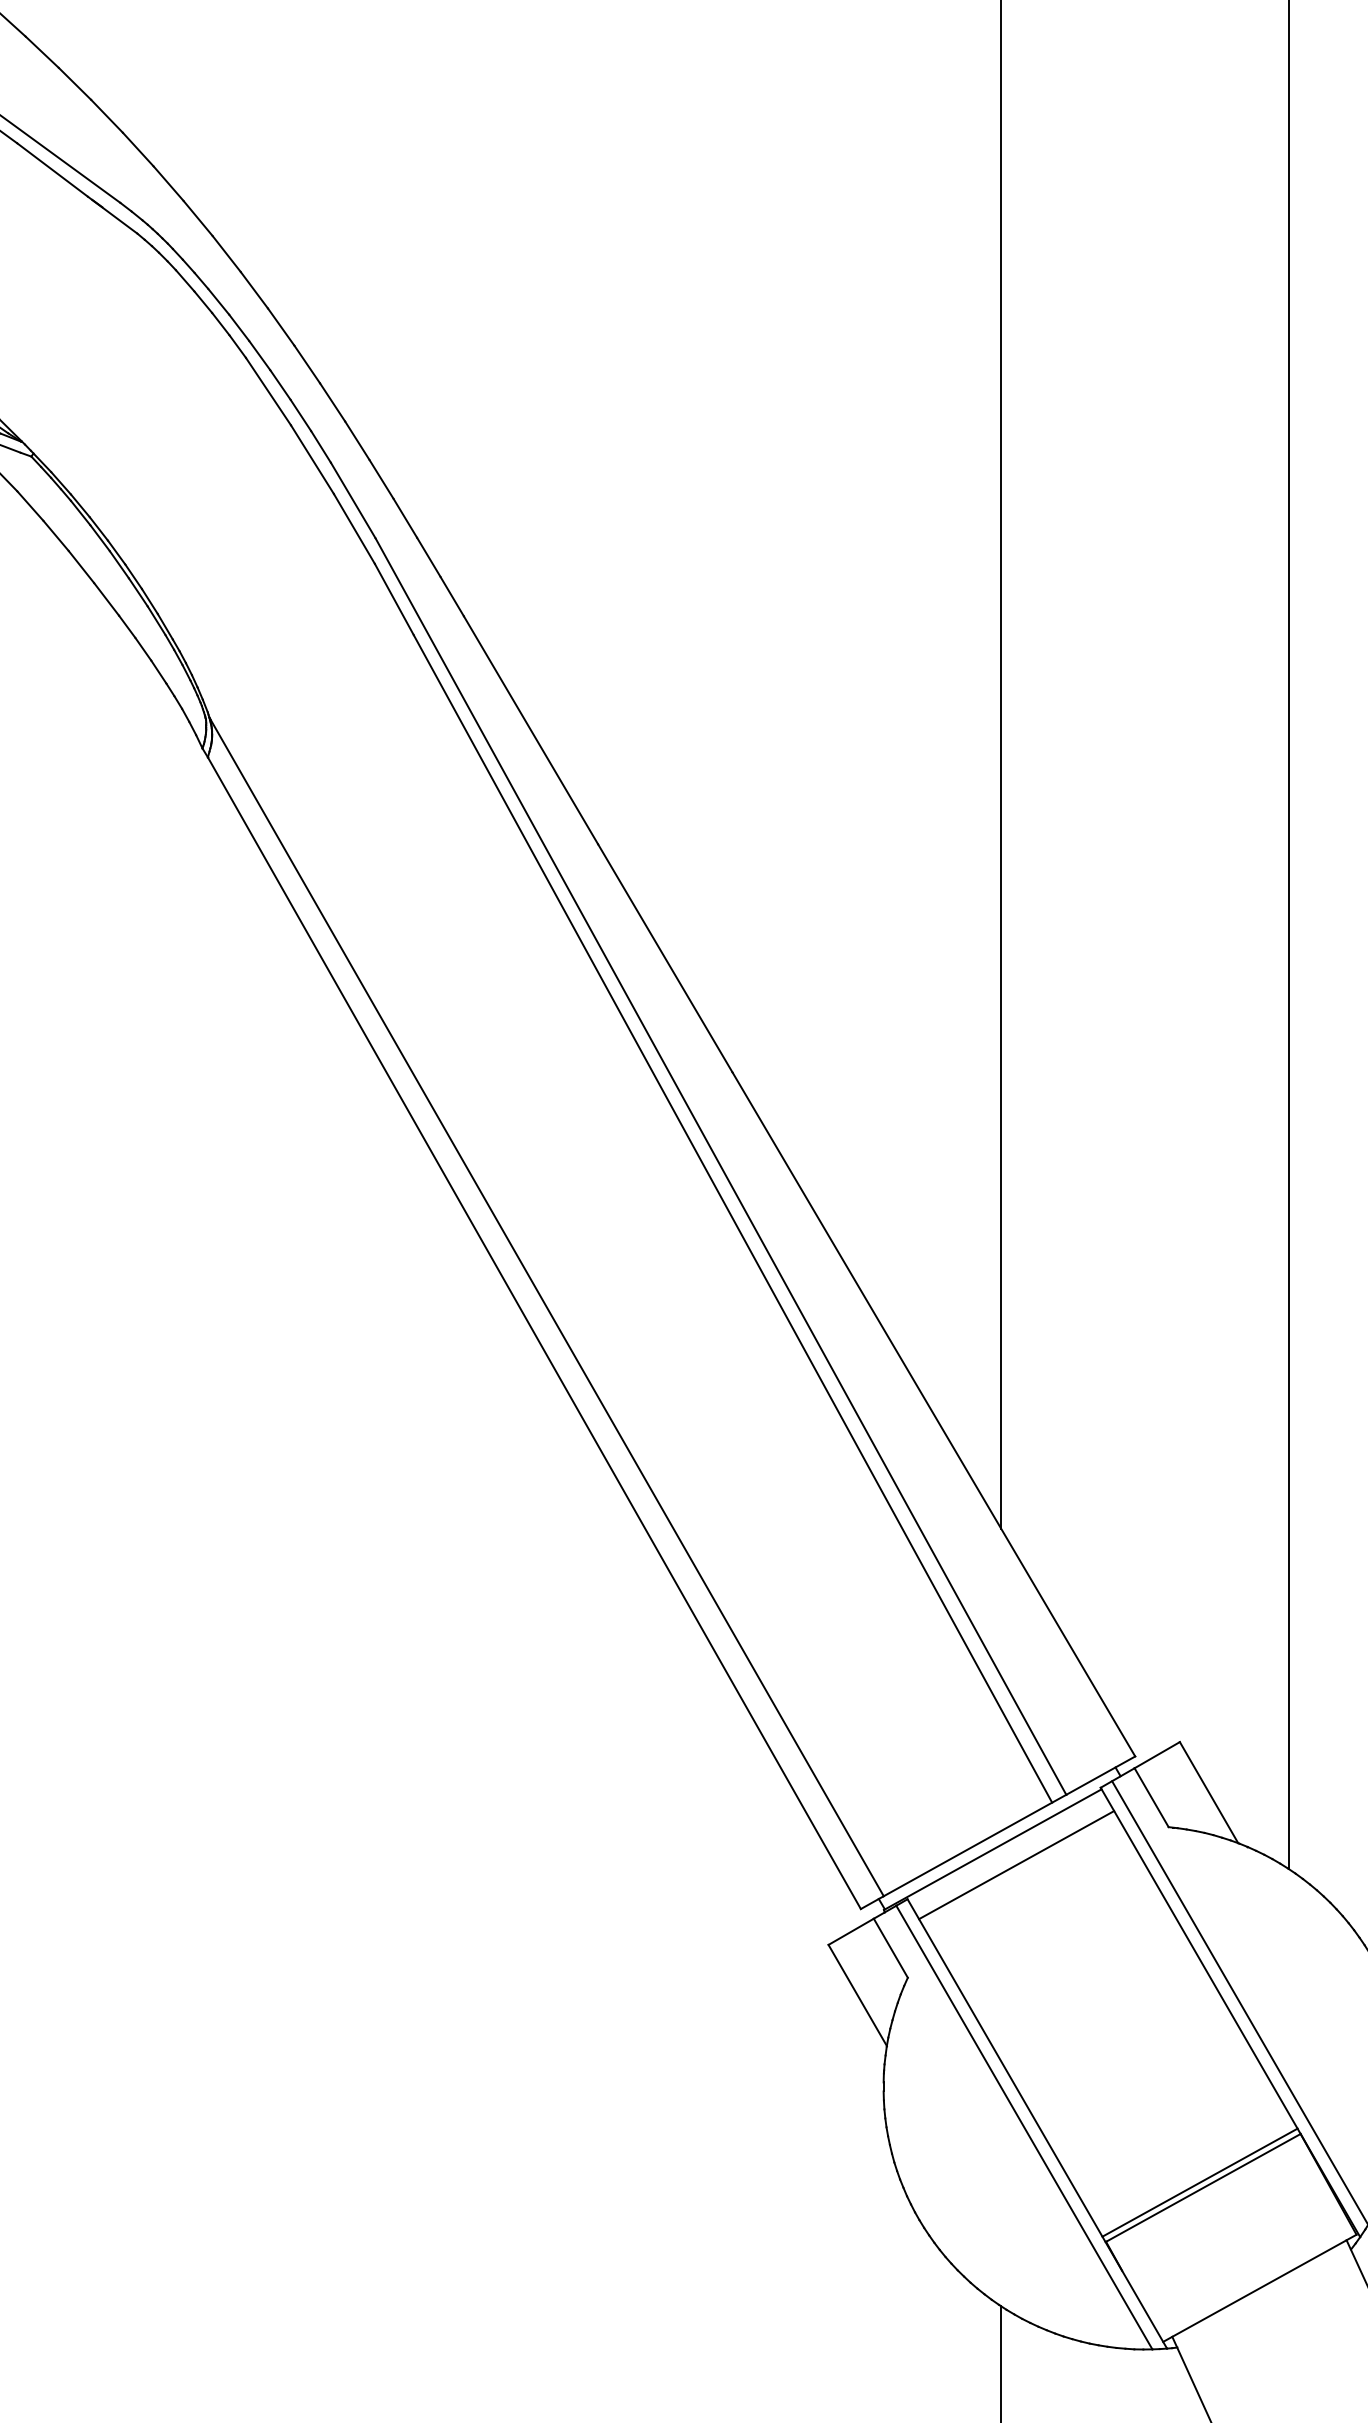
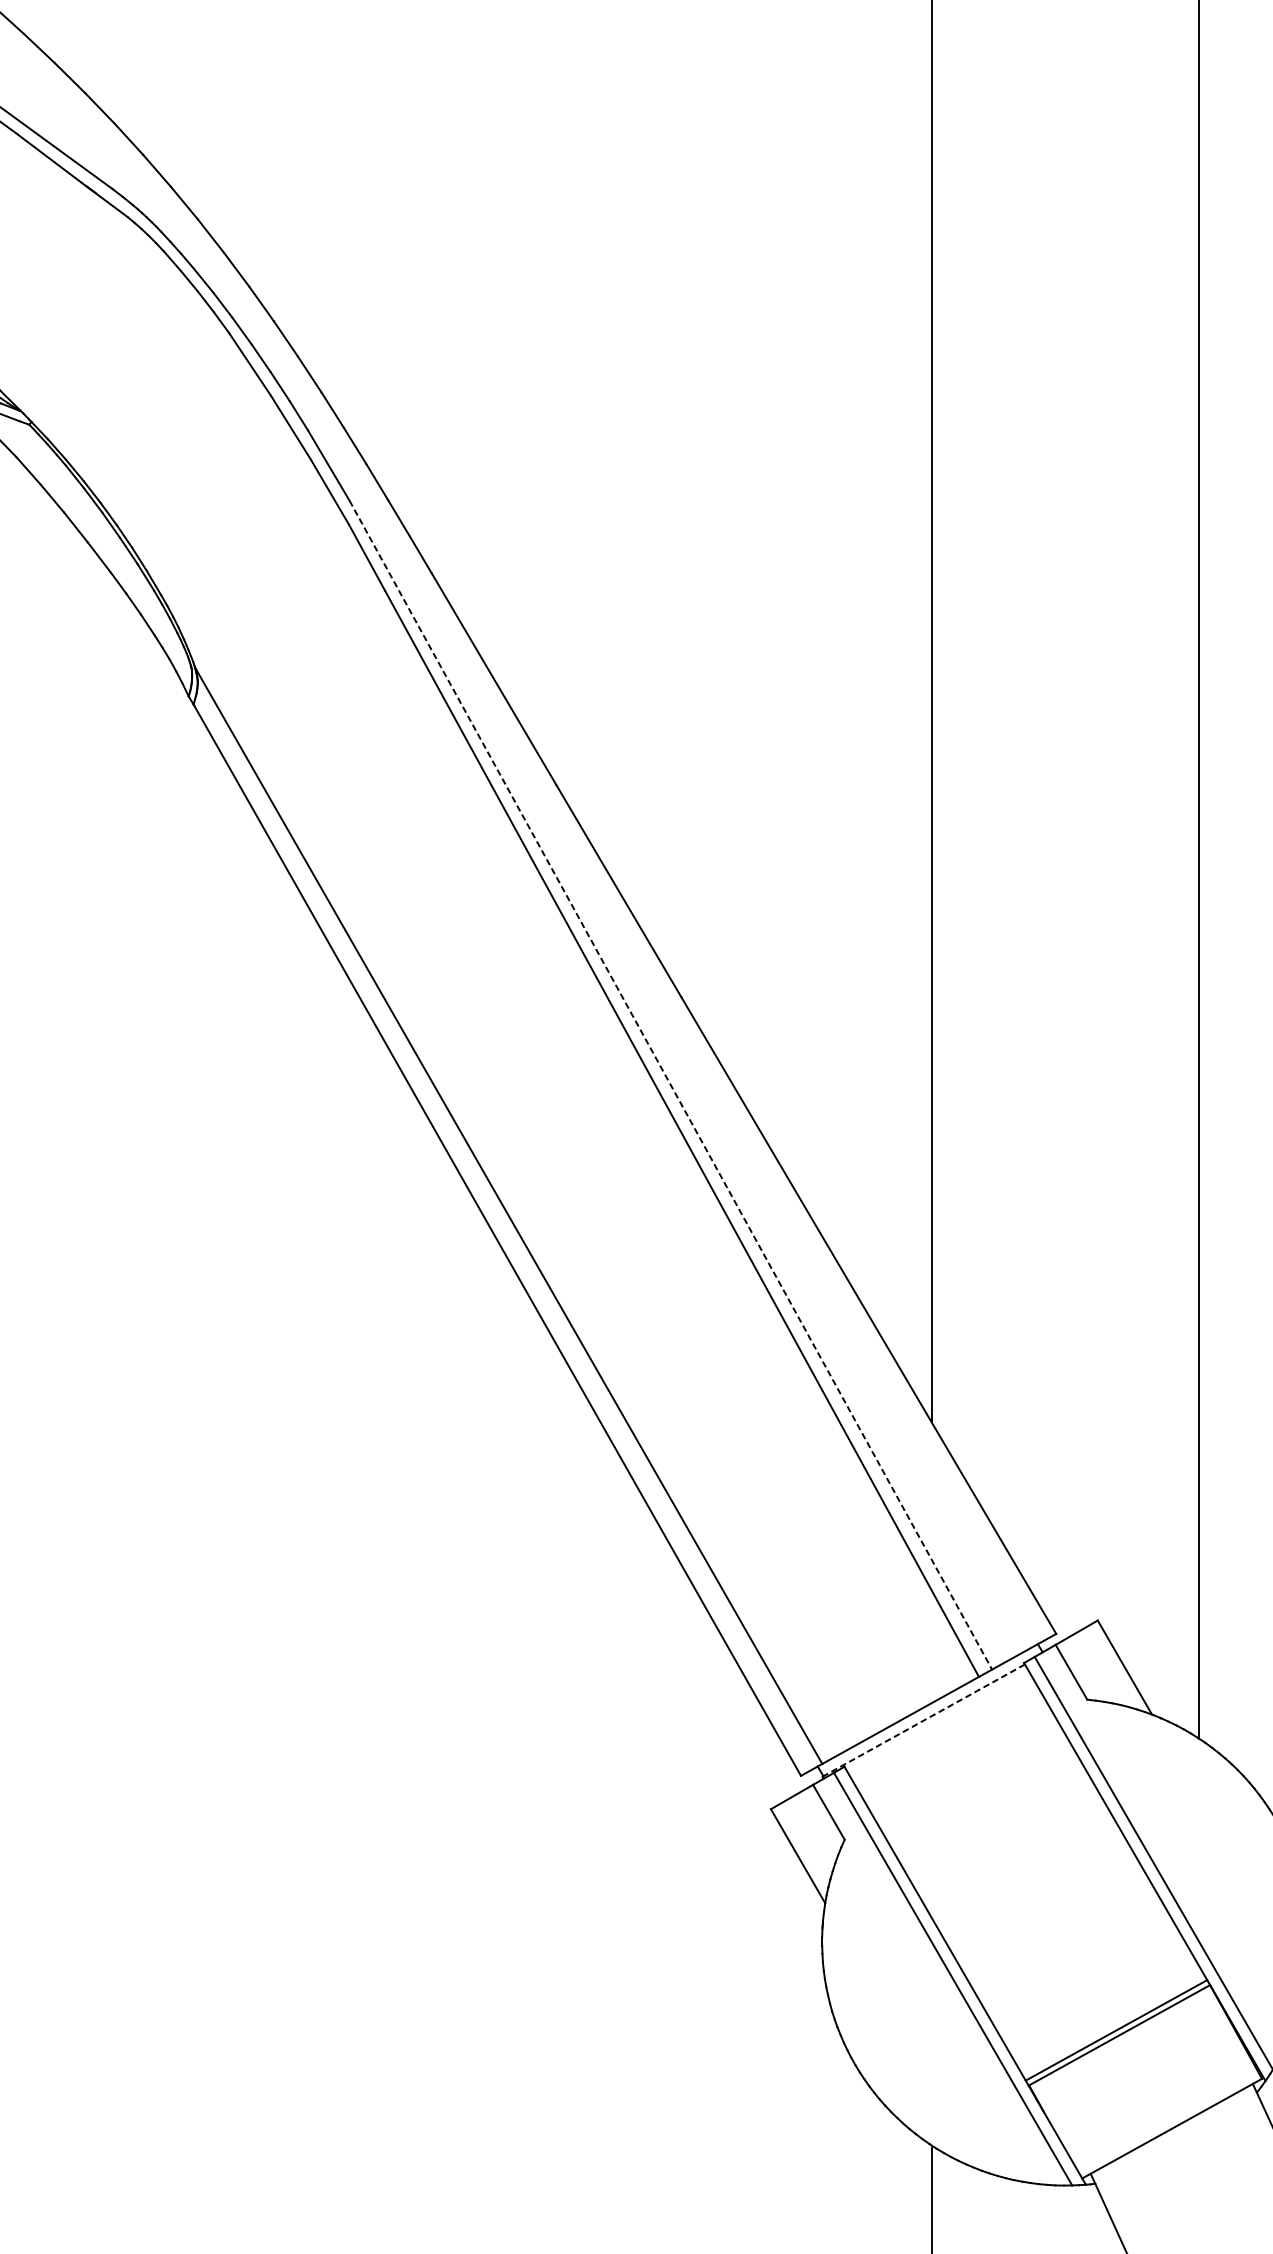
line: (720, 1166) -> (670, 1085), solid -> dashed
line: (992, 1849) -> (923, 1720), solid -> dashed
line: (1016, 1865) -> (945, 1735), removed

